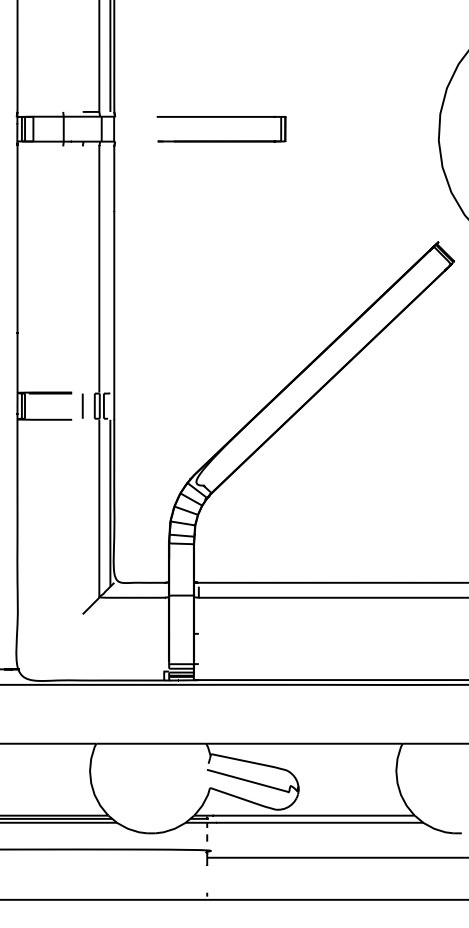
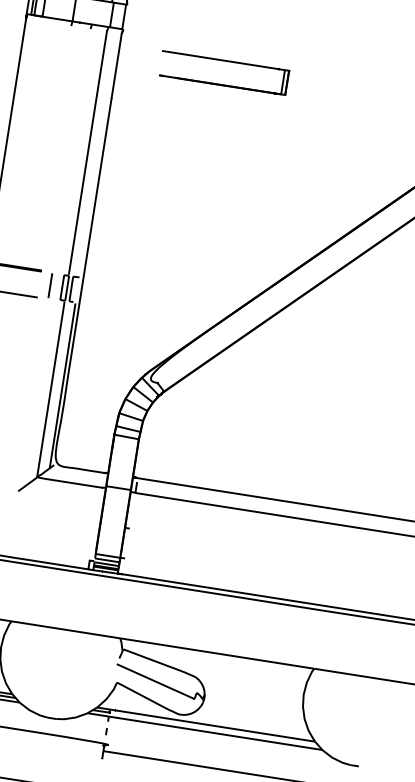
part: (221, 117) -> (225, 61), moved

